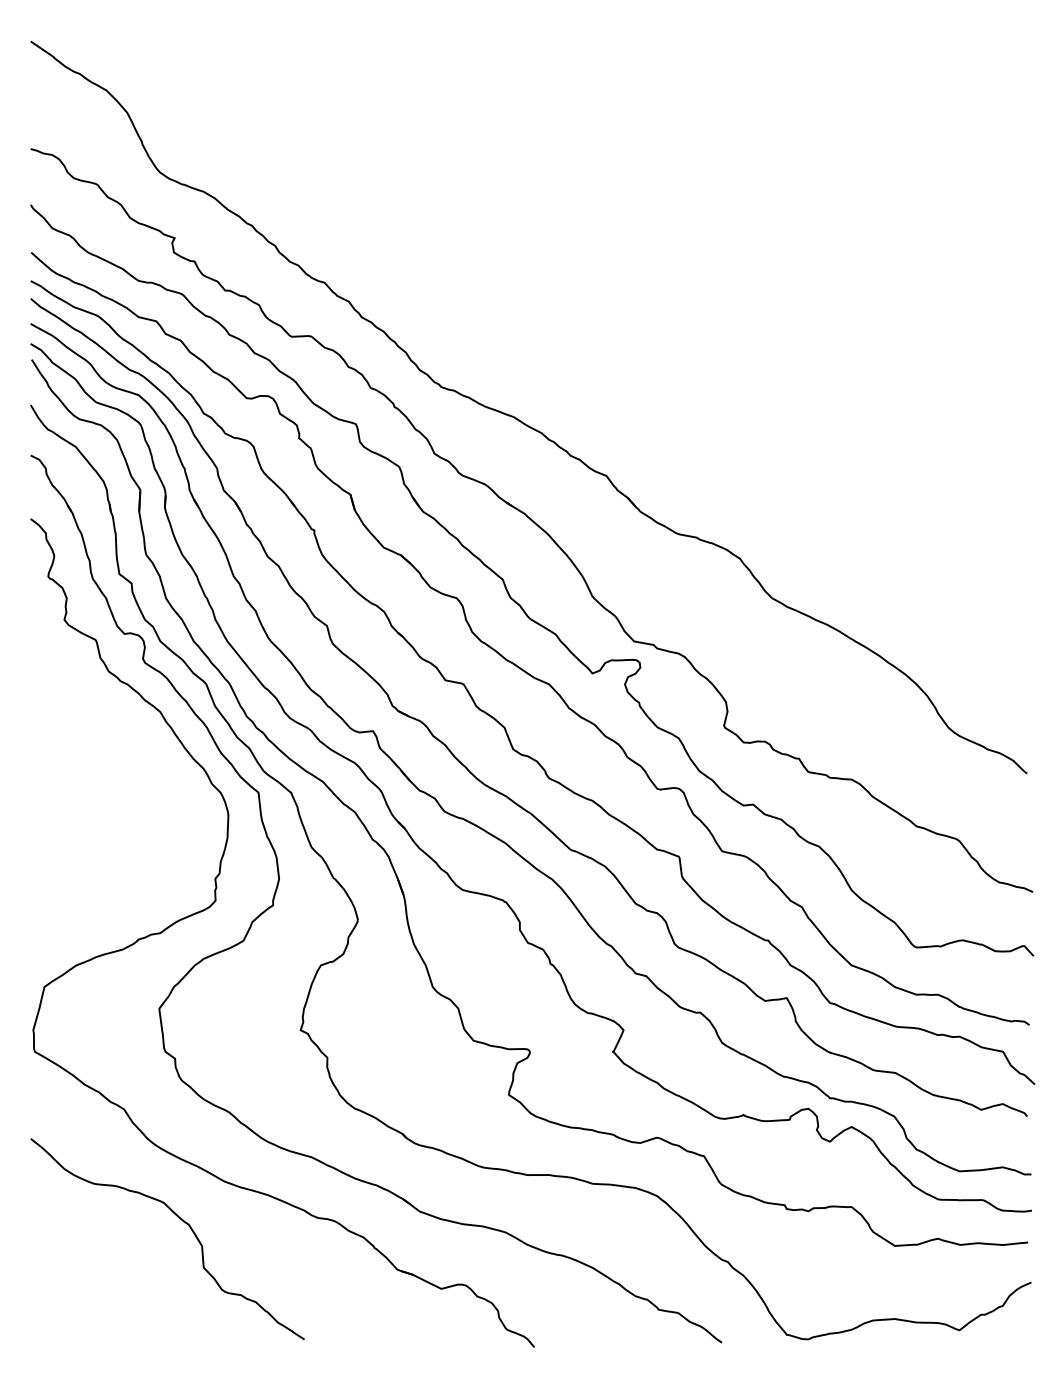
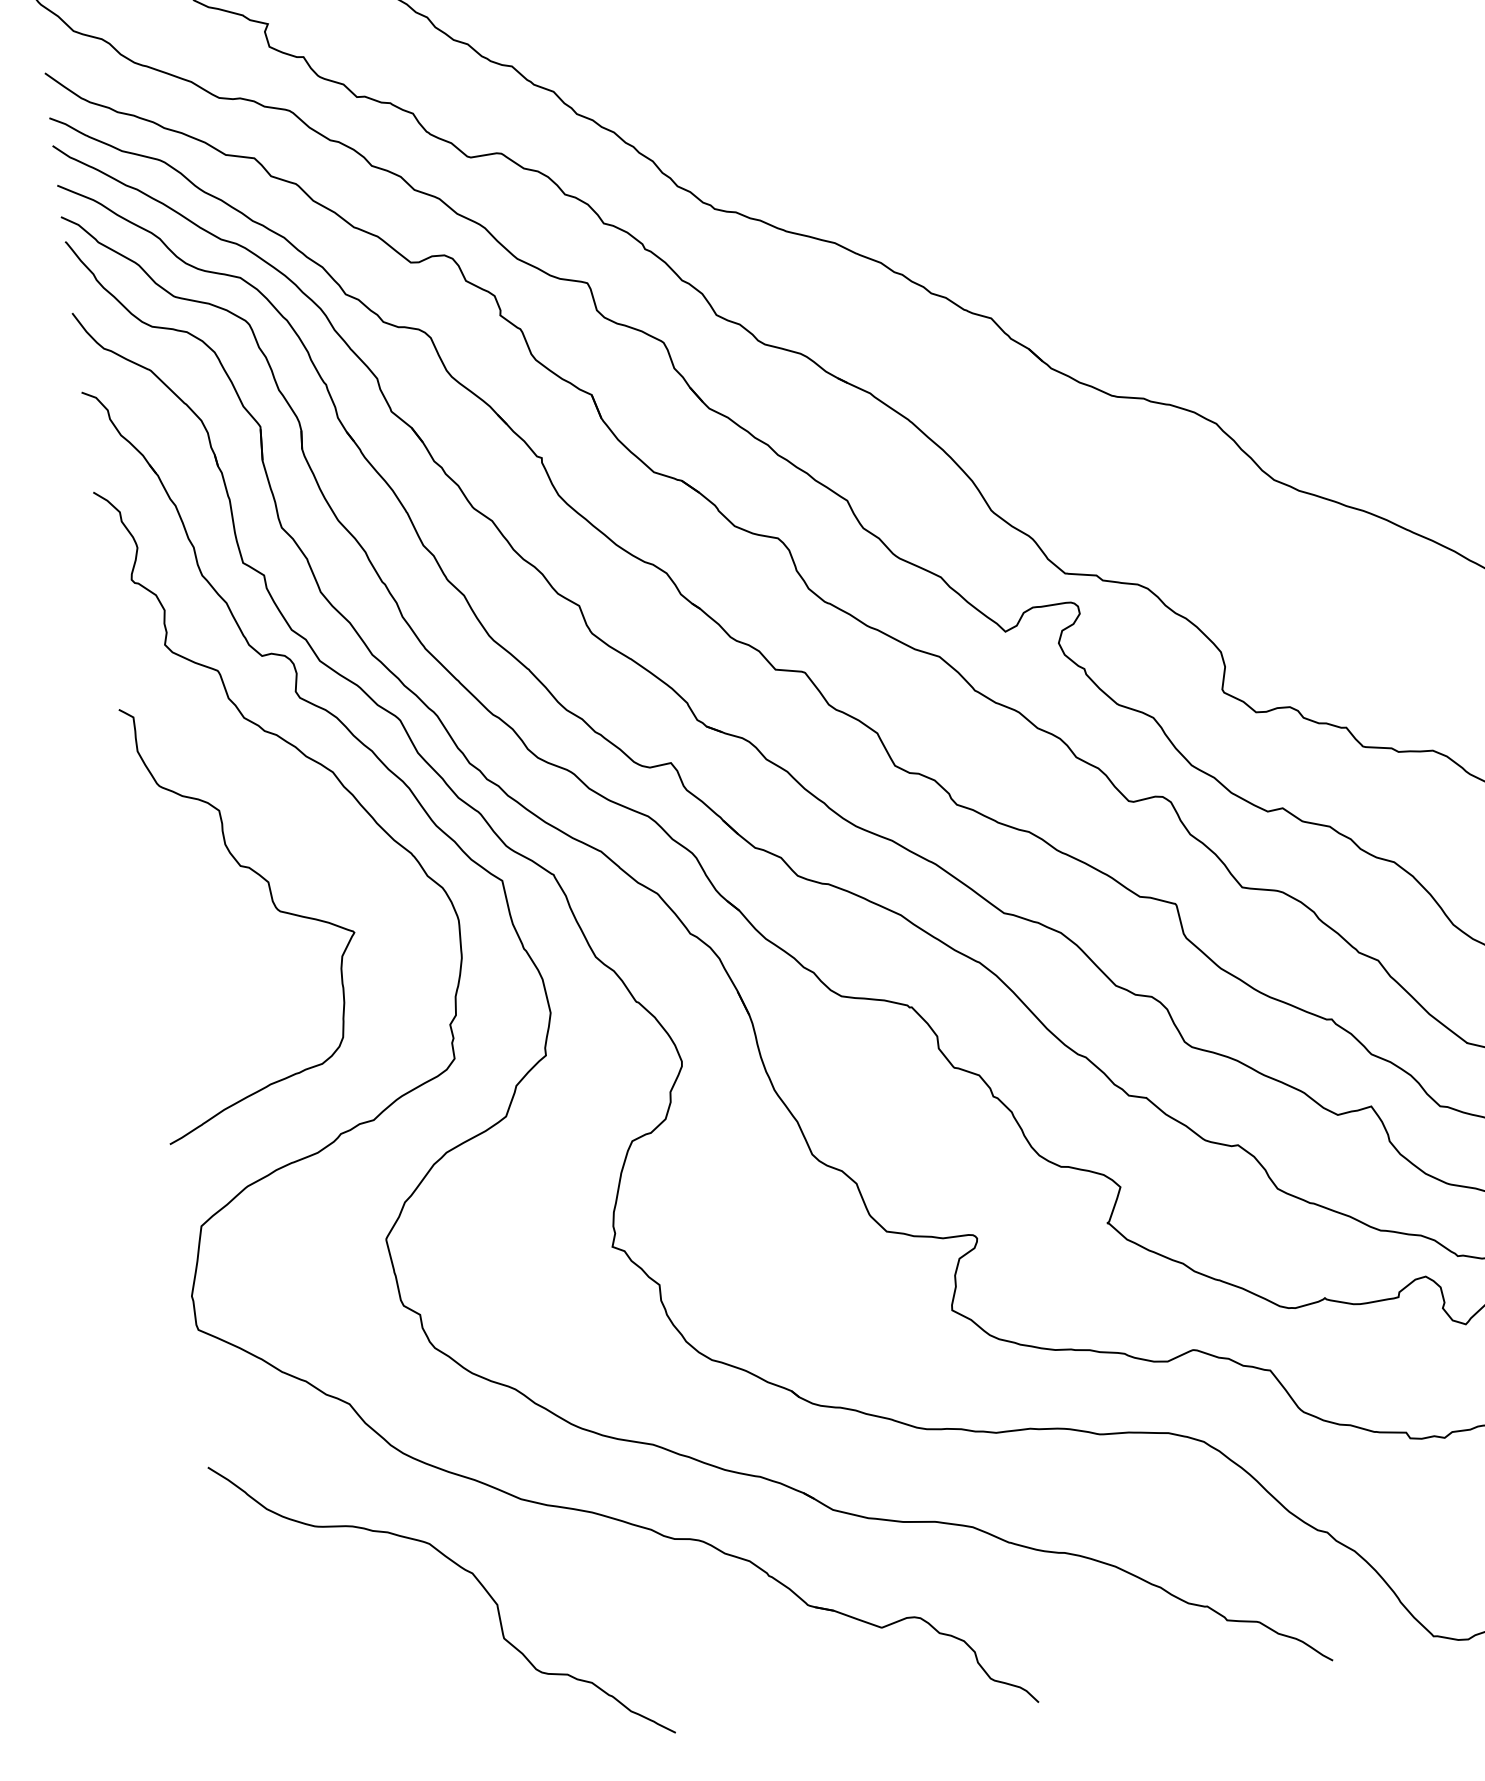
curve: (112, 790) -> (272, 904), added

